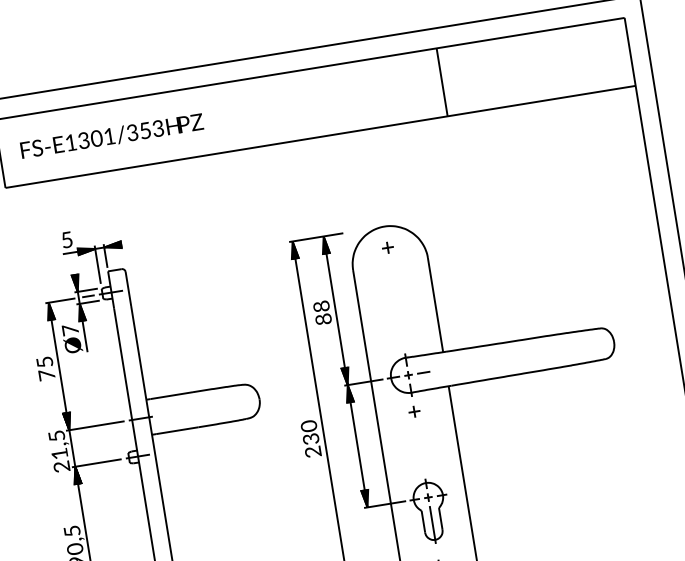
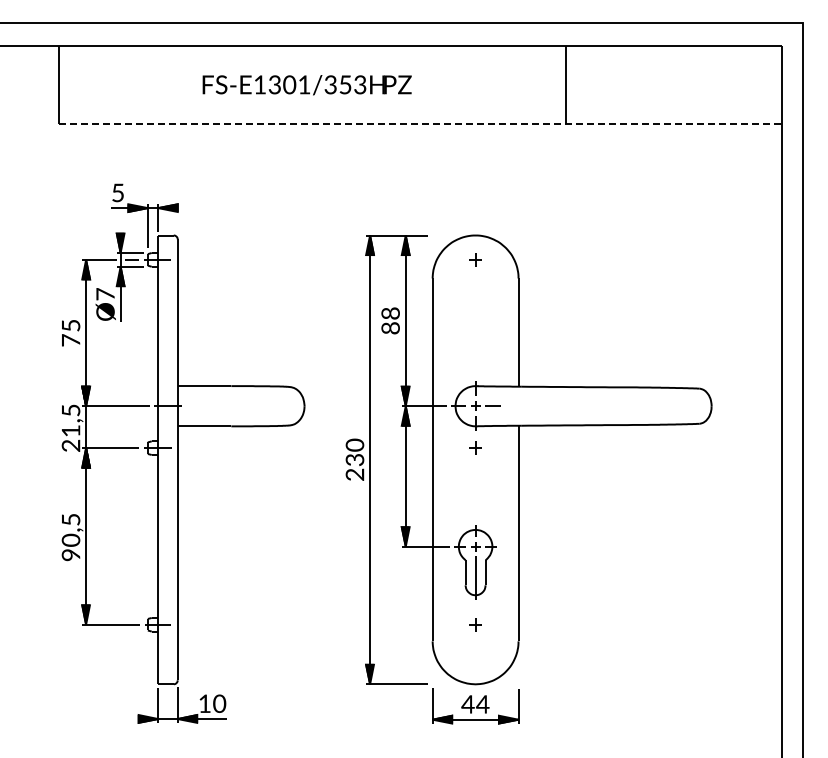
text: (111, 136) -> (306, 85), moved
line: (320, 136) -> (420, 123), solid -> dashed

